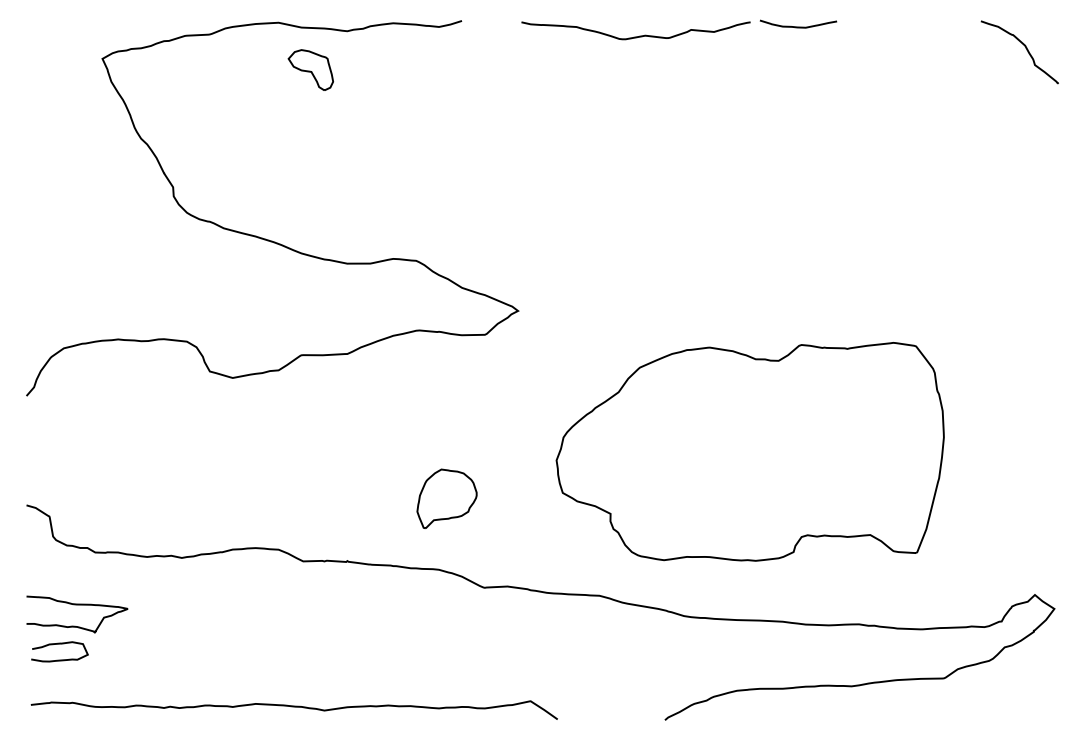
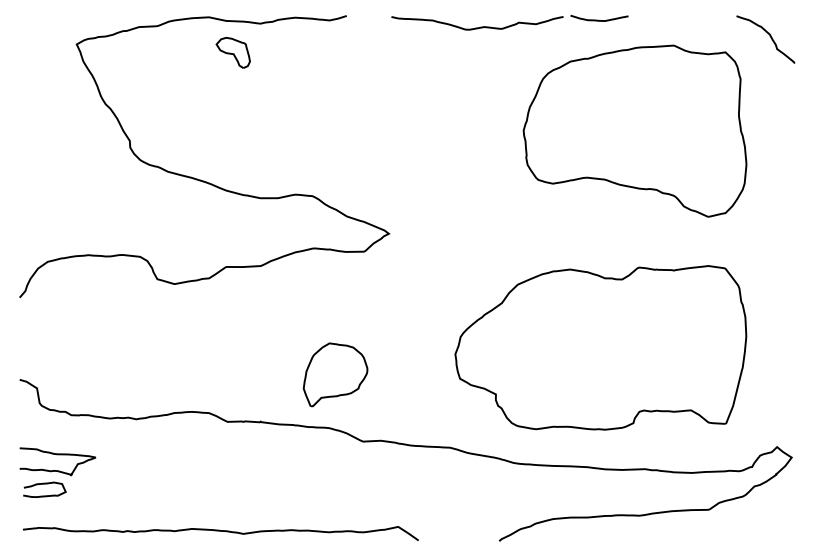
part: (845, 174) -> (634, 131), added
part: (749, 451) -> (600, 347), moved
part: (446, 498) -> (335, 374), size x1.43

